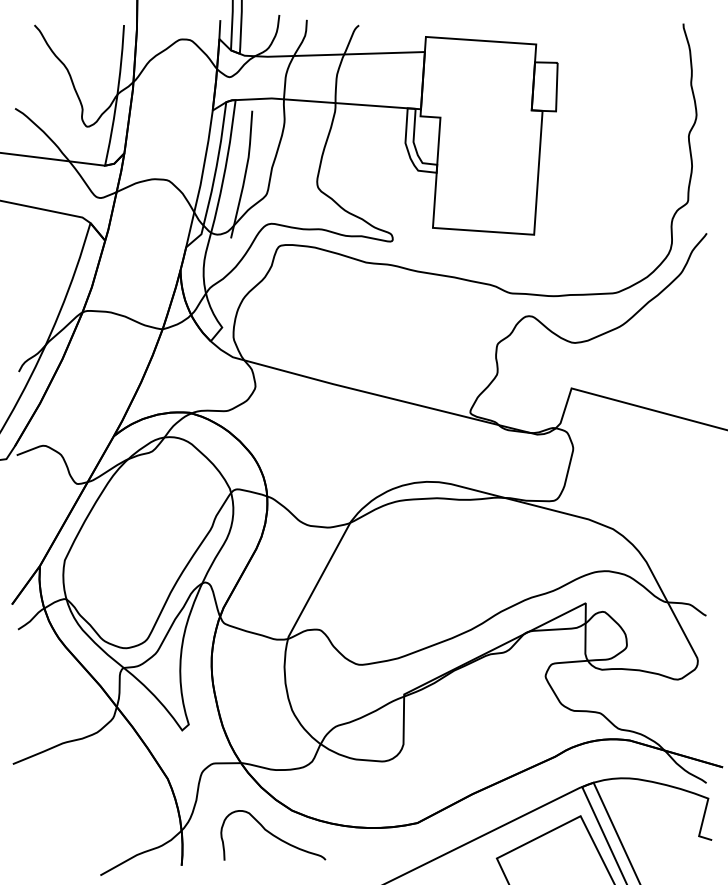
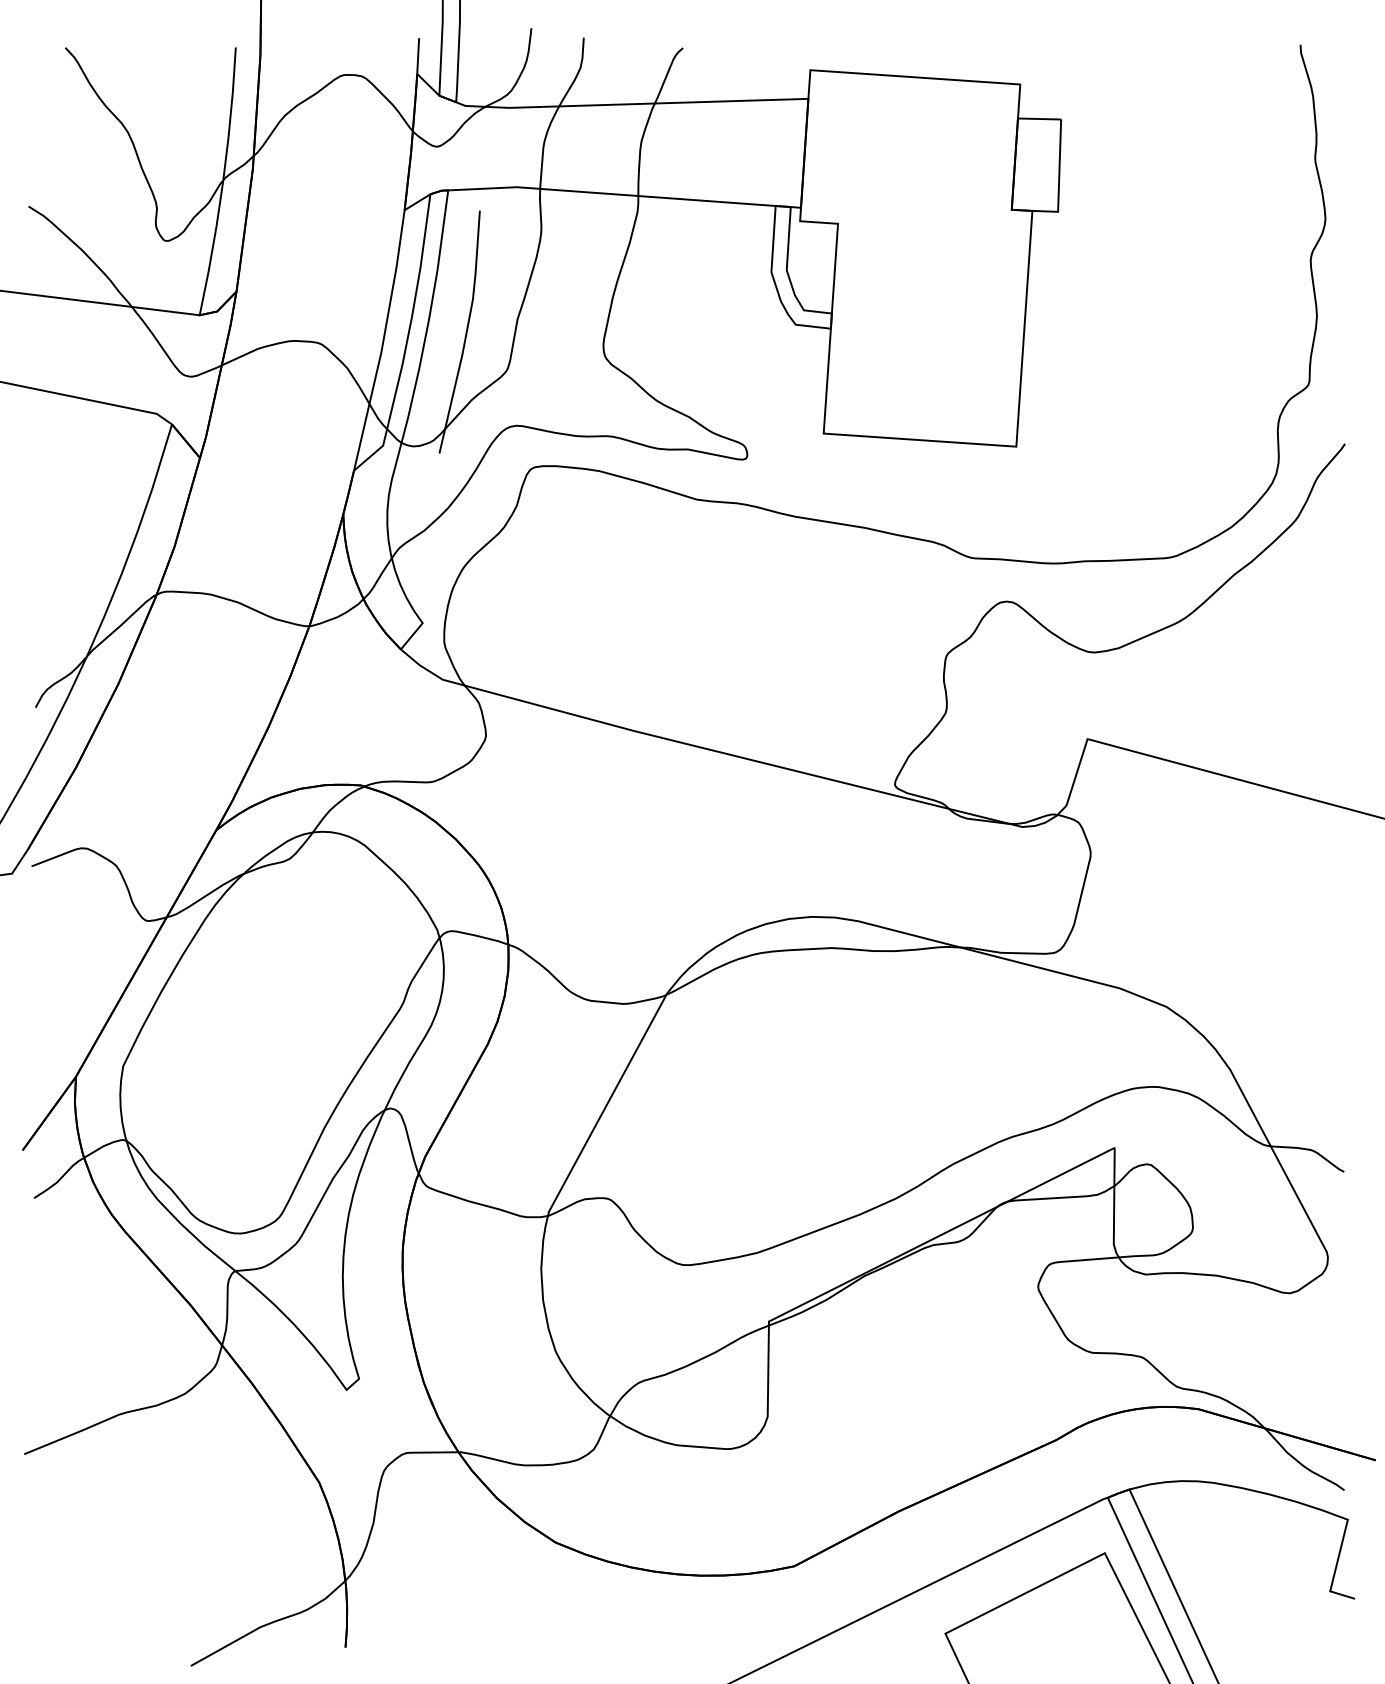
curve: (273, 835) -> (520, 1589), removed

